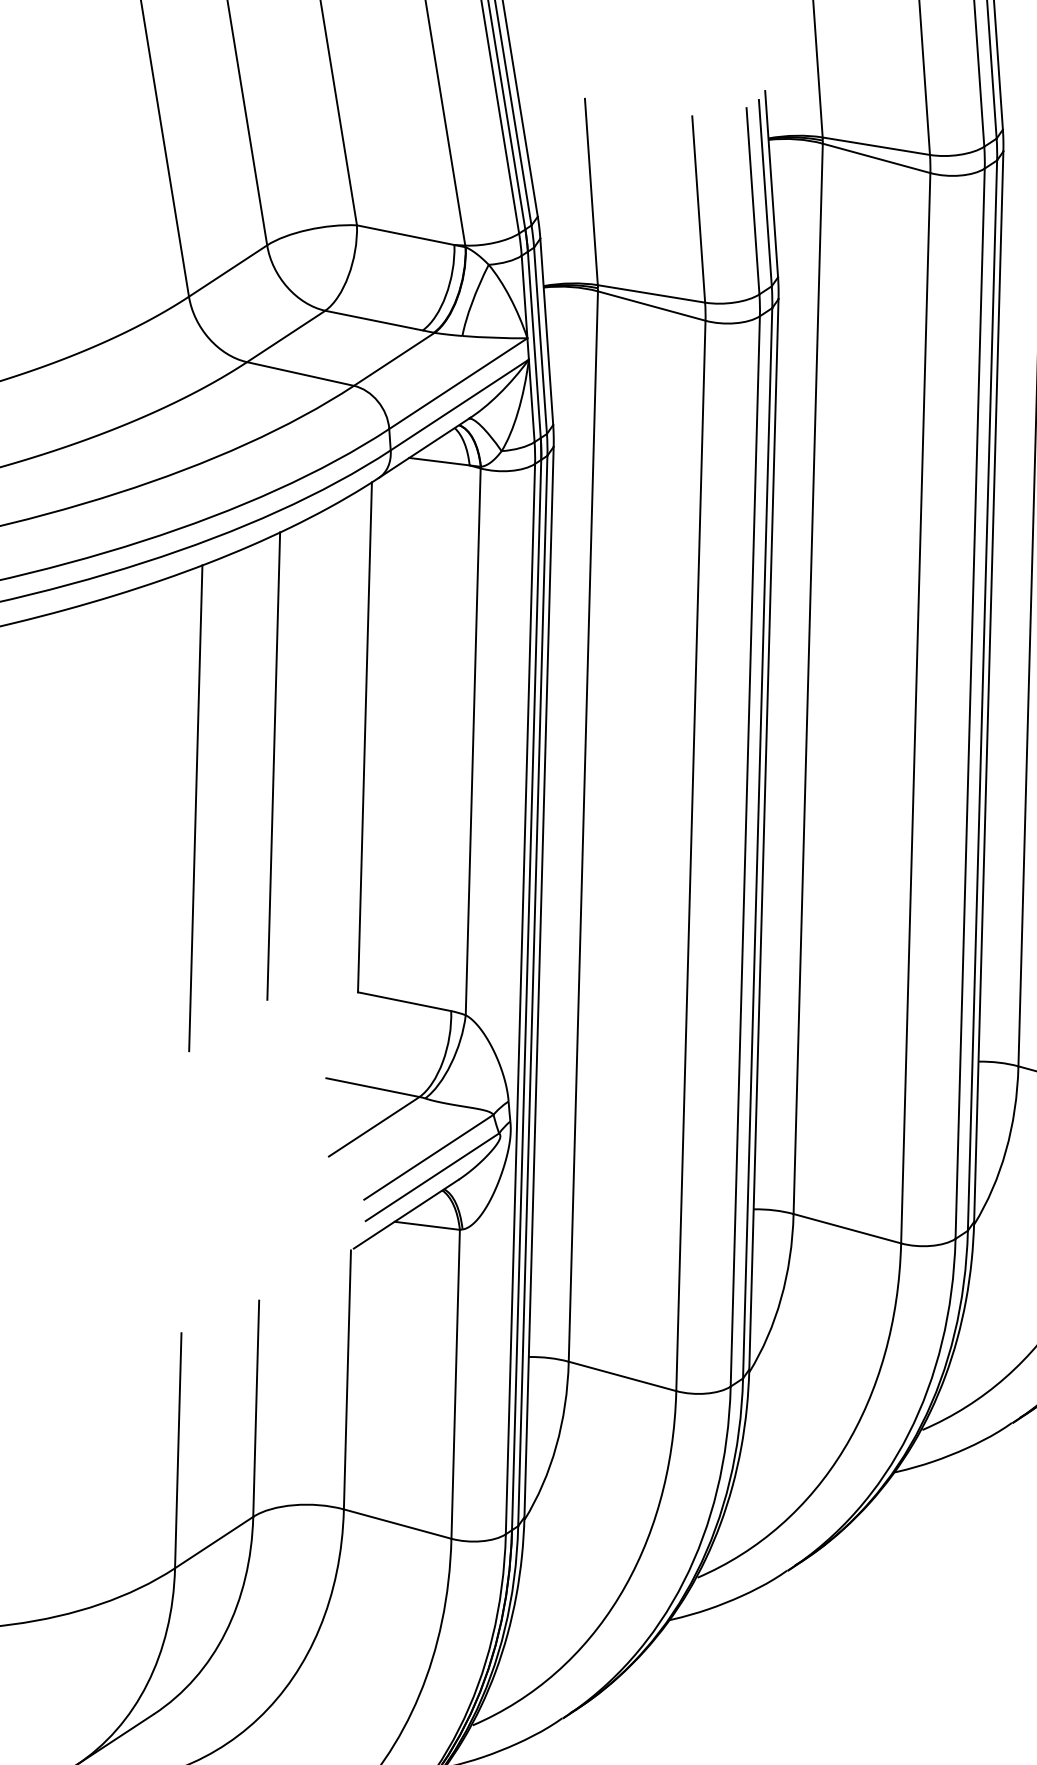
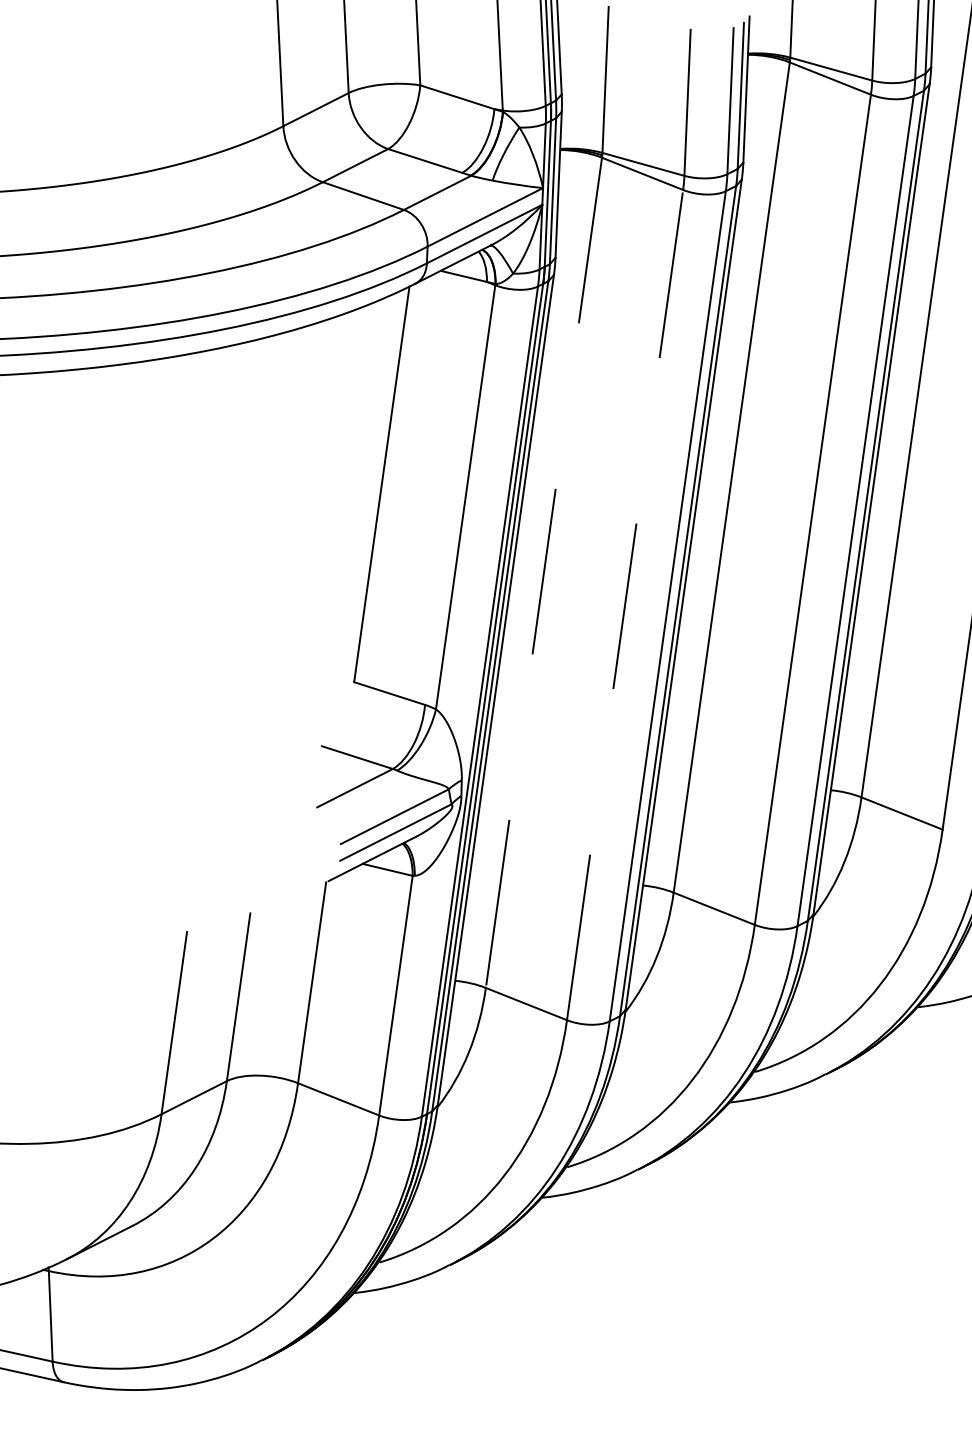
line: (272, 765) -> (307, 498), removed
line: (195, 807) -> (243, 524), removed
line: (582, 827) -> (543, 573), solid -> dashed
line: (691, 855) -> (625, 604), solid -> dashed

